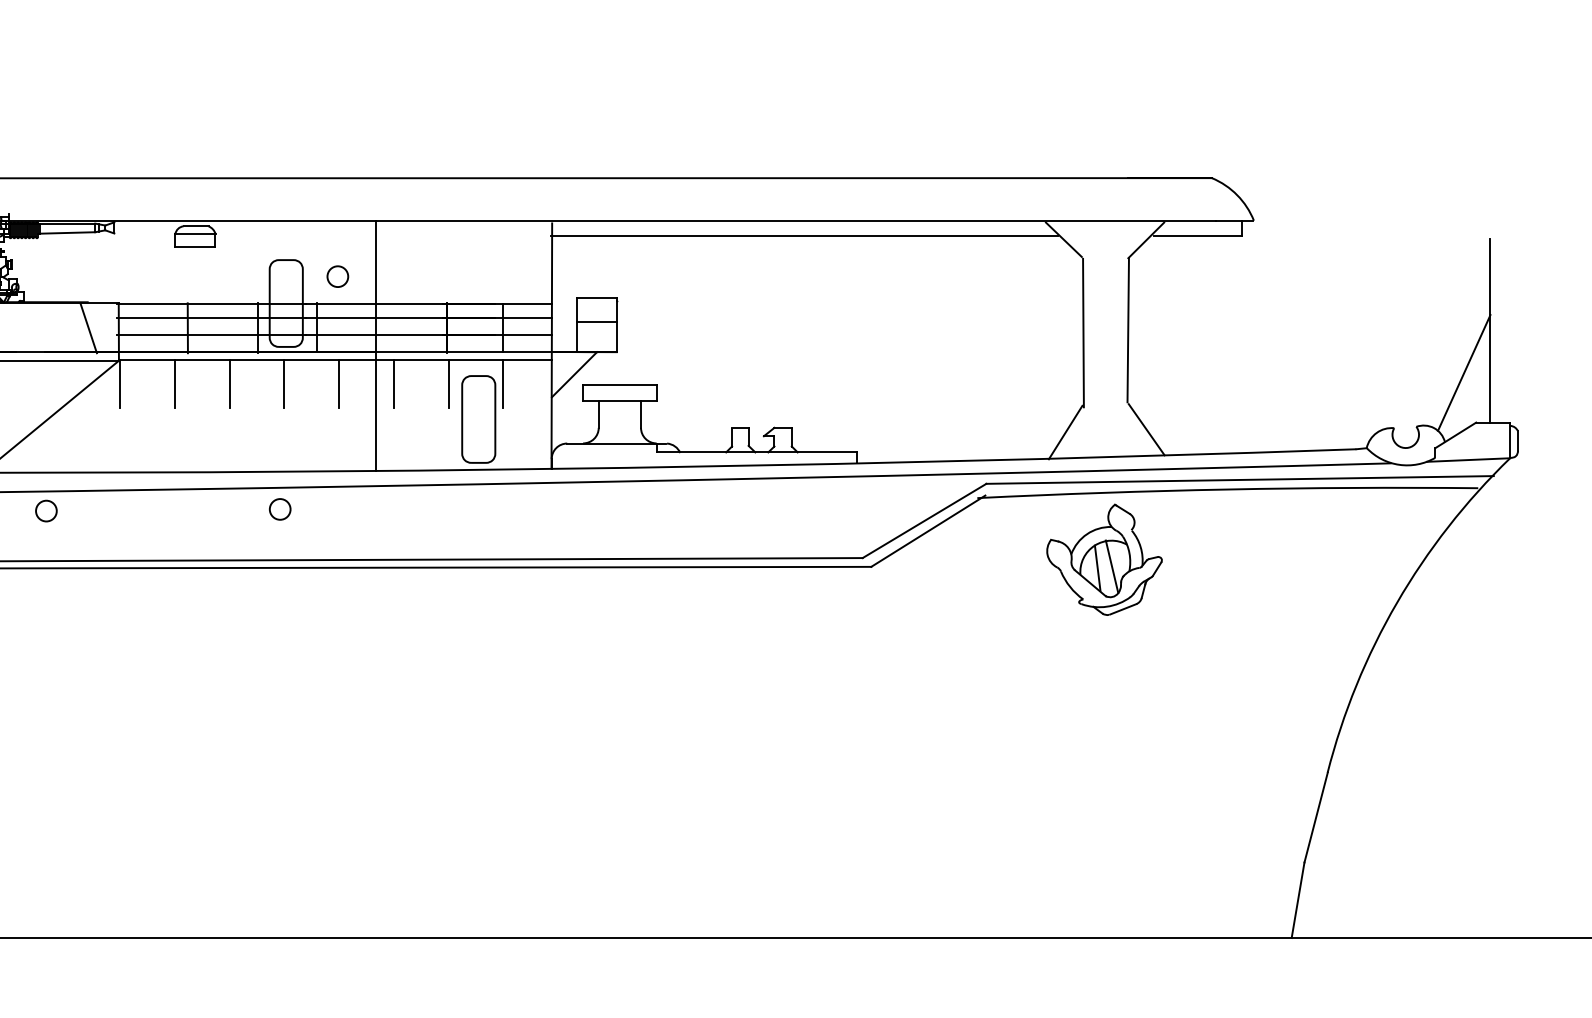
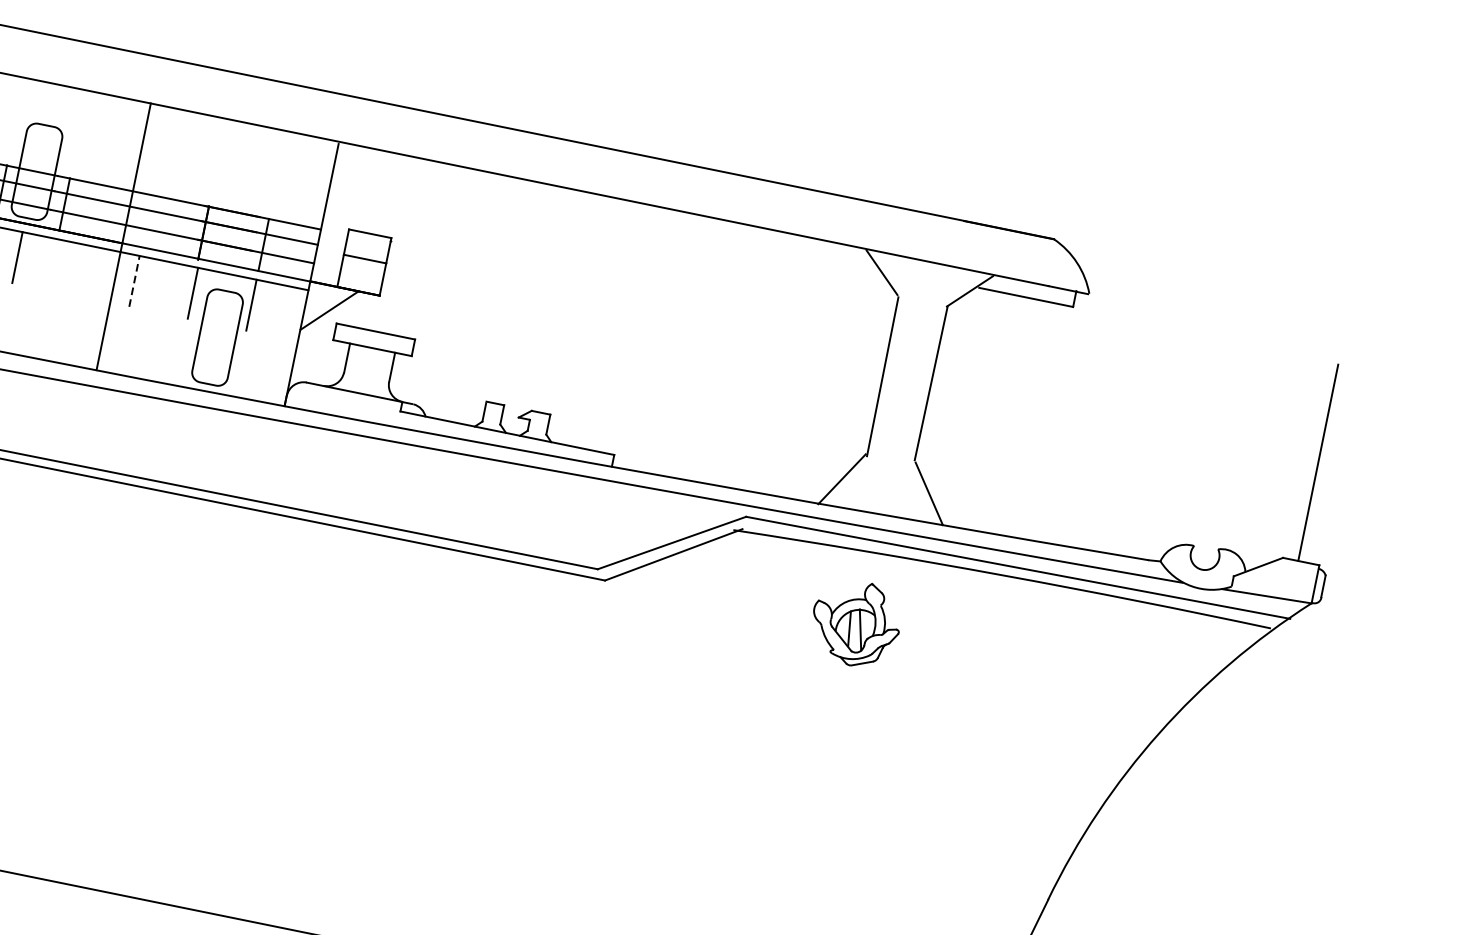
line: (804, 235) -> (605, 211), removed
circle: (337, 276) -> (97, 154), removed
line: (1464, 372) -> (1281, 501), removed
line: (339, 383) -> (76, 268), removed
line: (393, 384) -> (134, 281), solid -> dashed
part: (1104, 559) -> (855, 623), size x0.7

